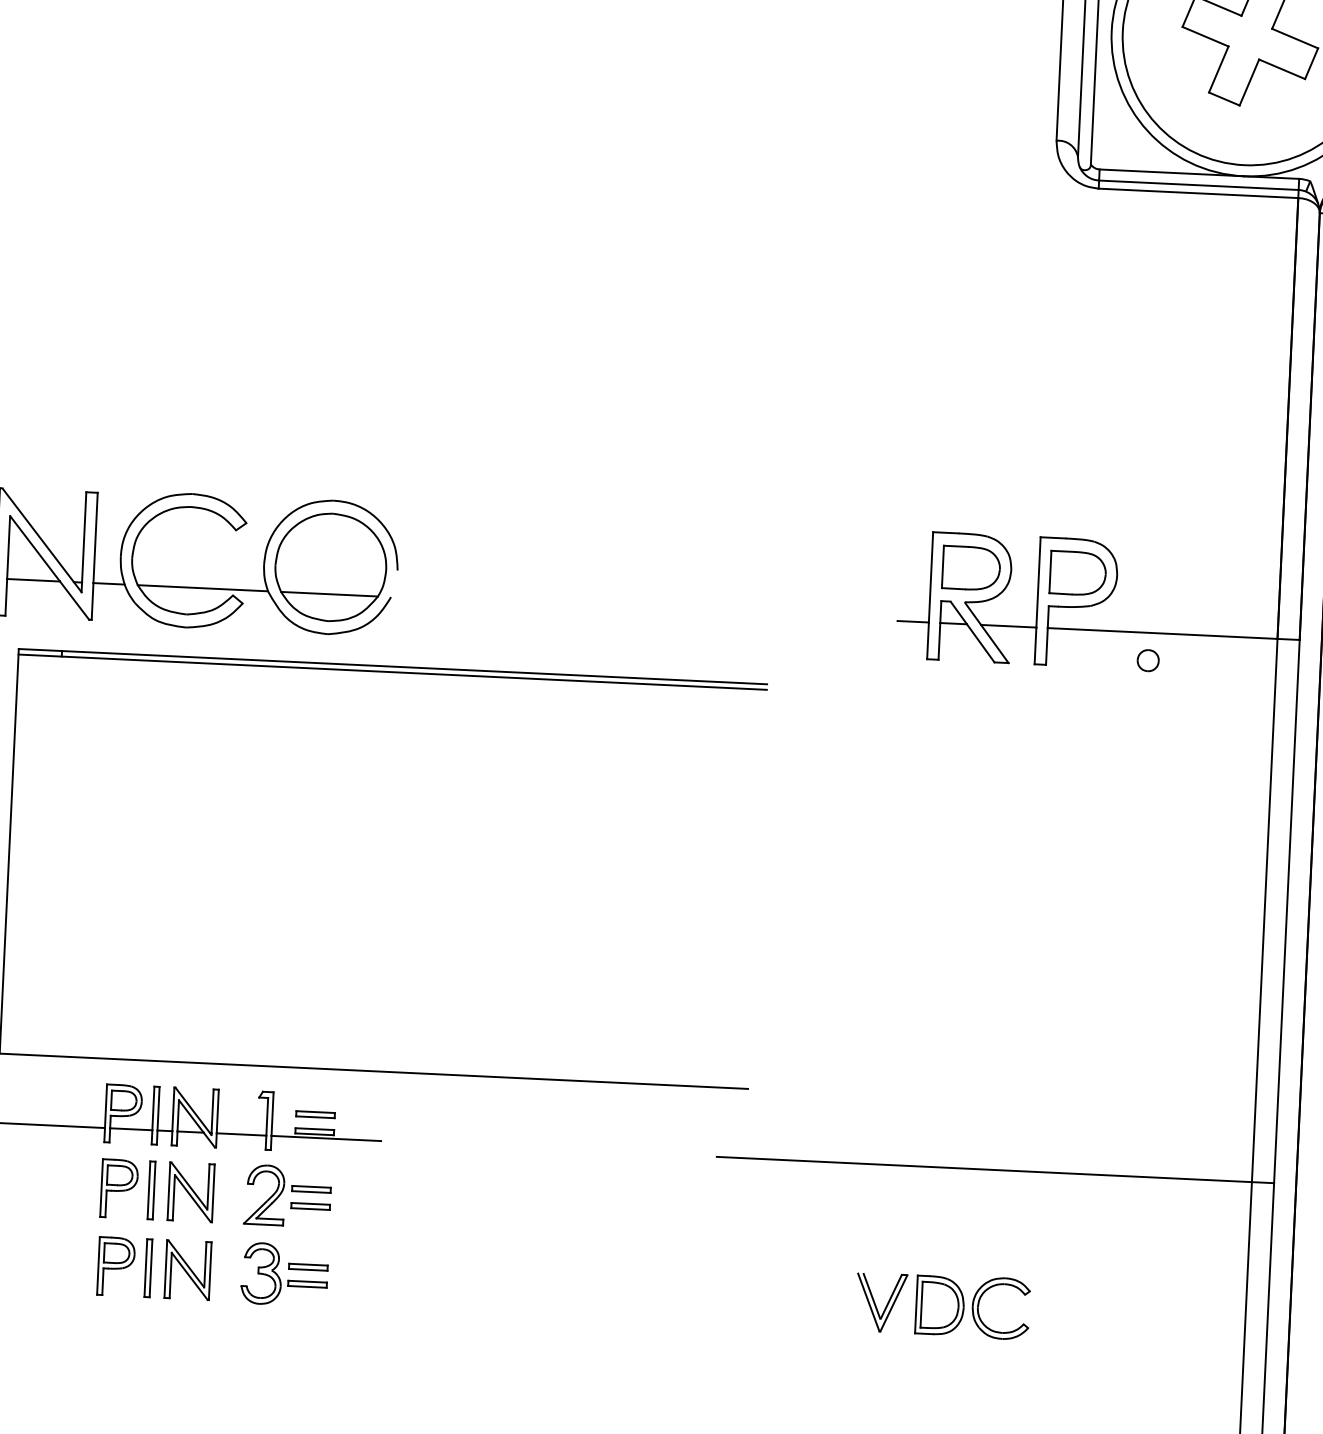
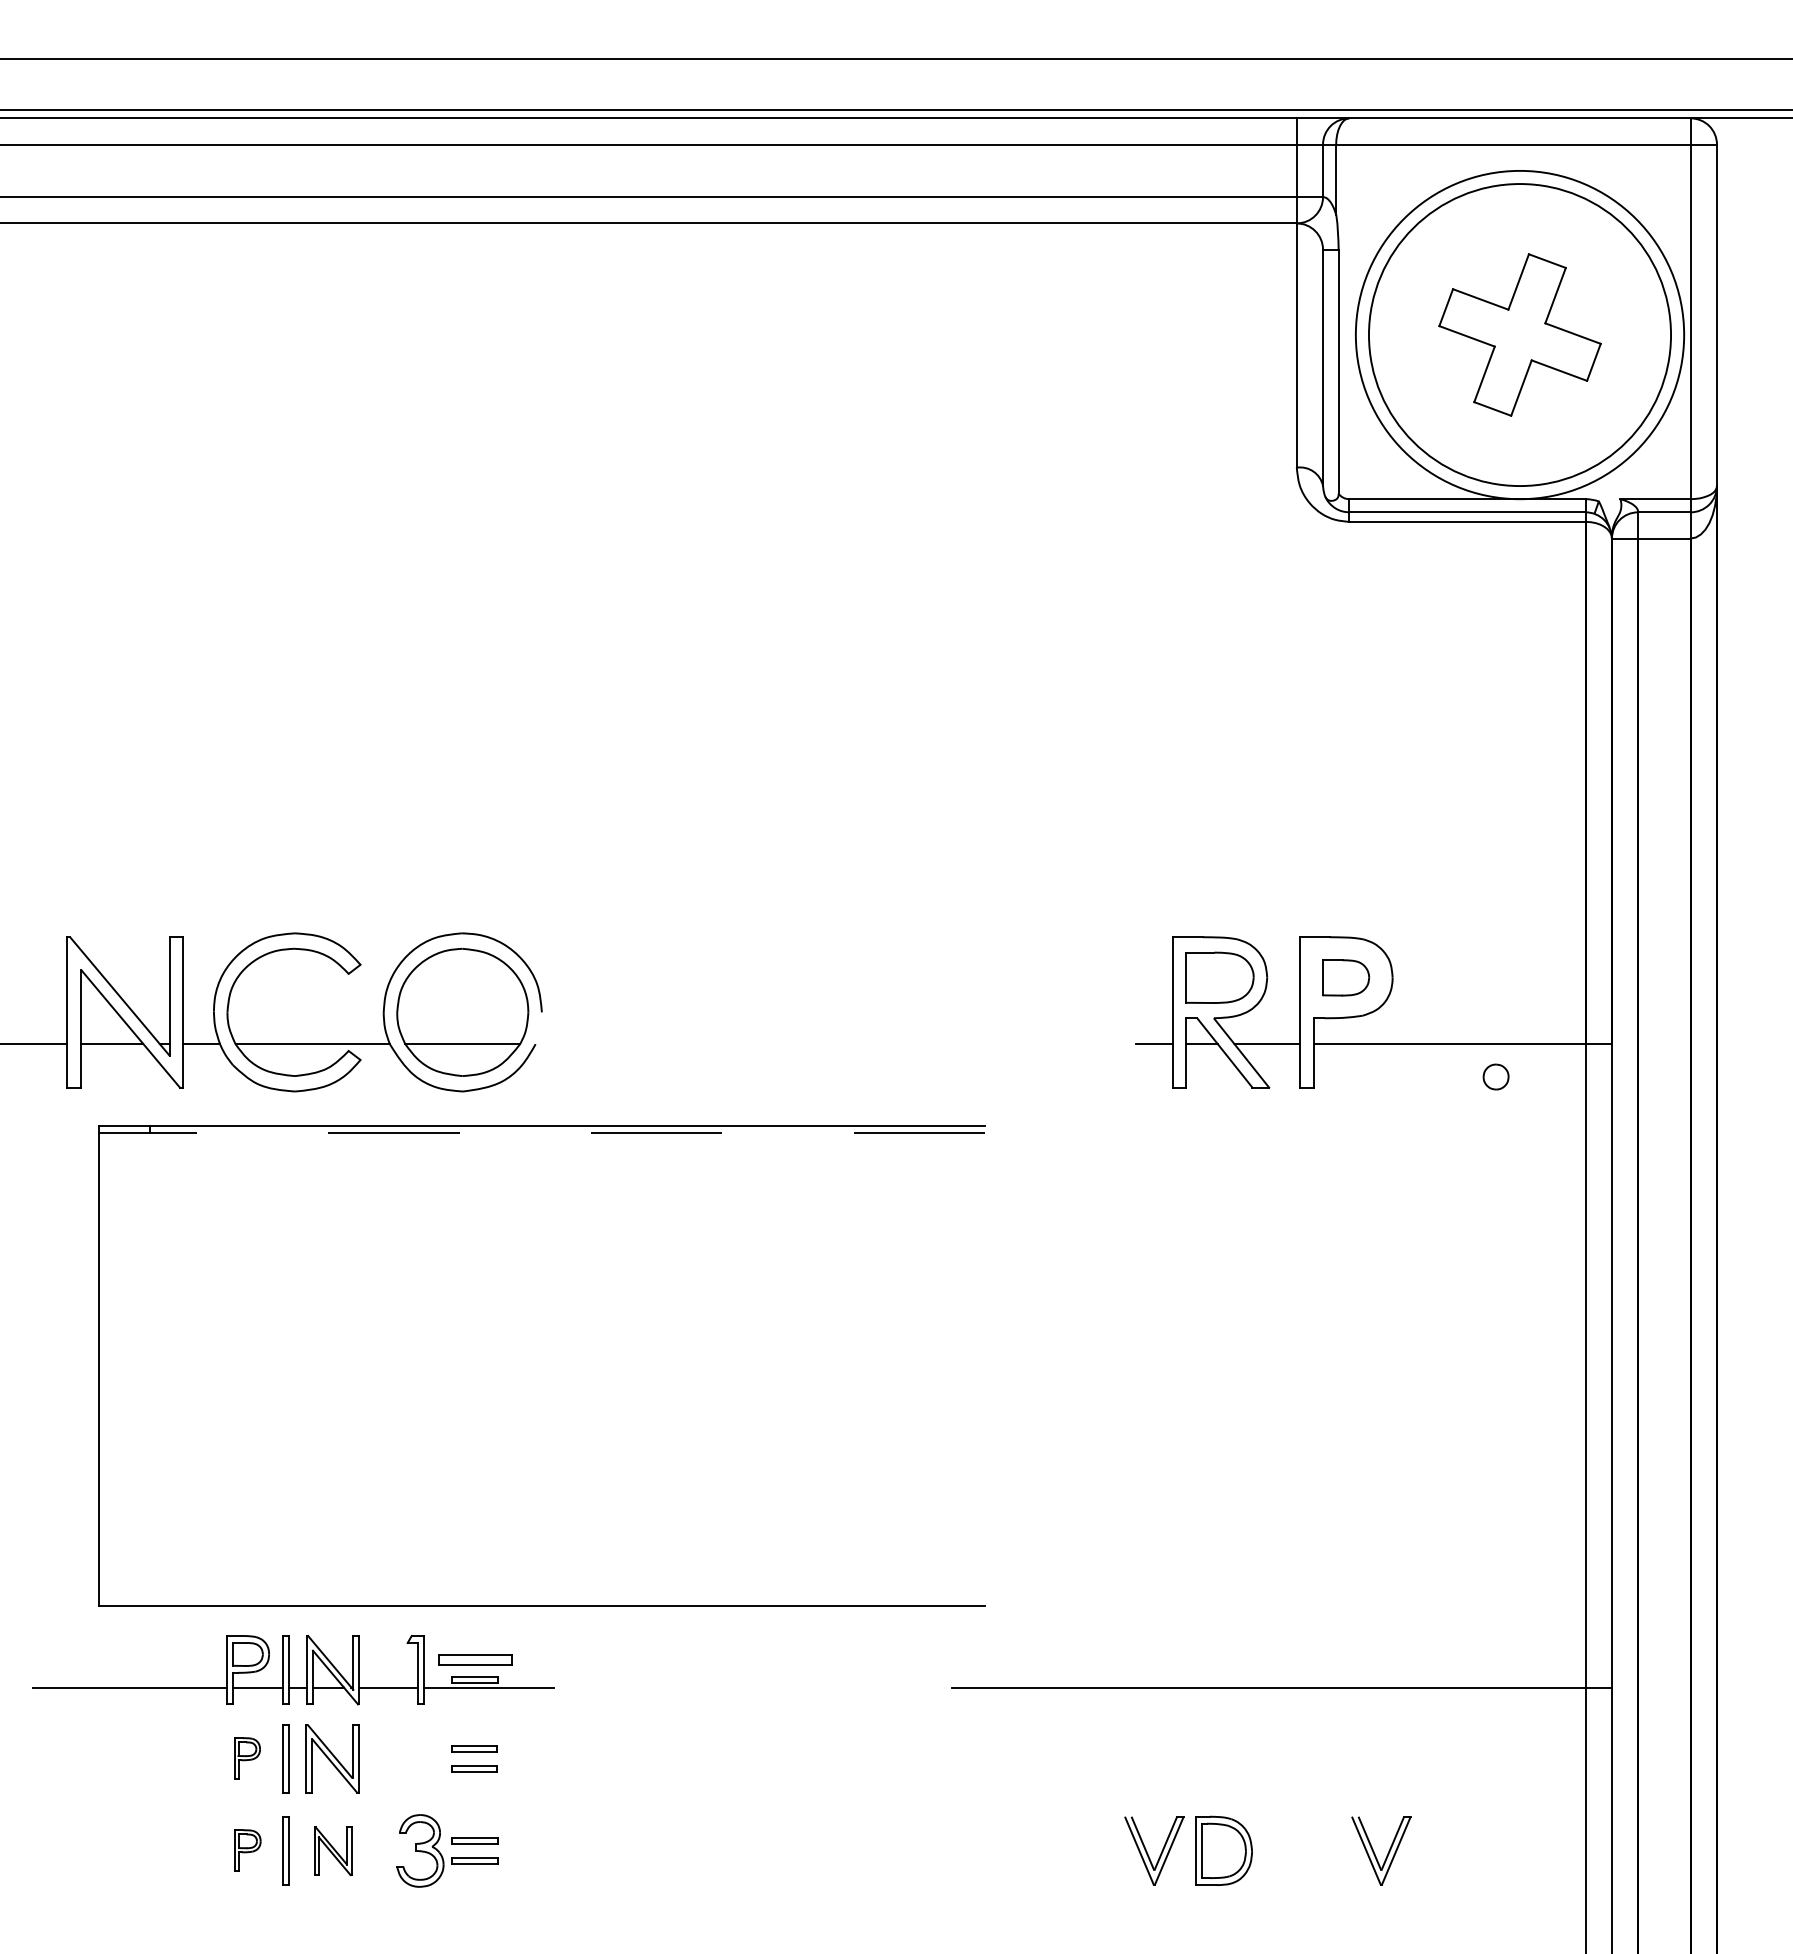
part: (1077, 573) -> (1345, 977), size x0.7
part: (1147, 660) -> (1495, 1076), moved
line: (392, 671) -> (541, 1132), solid -> dashed
part: (314, 1114) -> (474, 1659), size x1.6
part: (119, 1188) -> (247, 1758), size x0.6
part: (268, 1198) -> (424, 1761), removed
part: (115, 1266) -> (247, 1850), size x0.6
part: (187, 1270) -> (332, 1851), size x0.7
part: (979, 1304) -> (1270, 1847), removed
part: (1067, 1313) -> (1375, 1853), added

